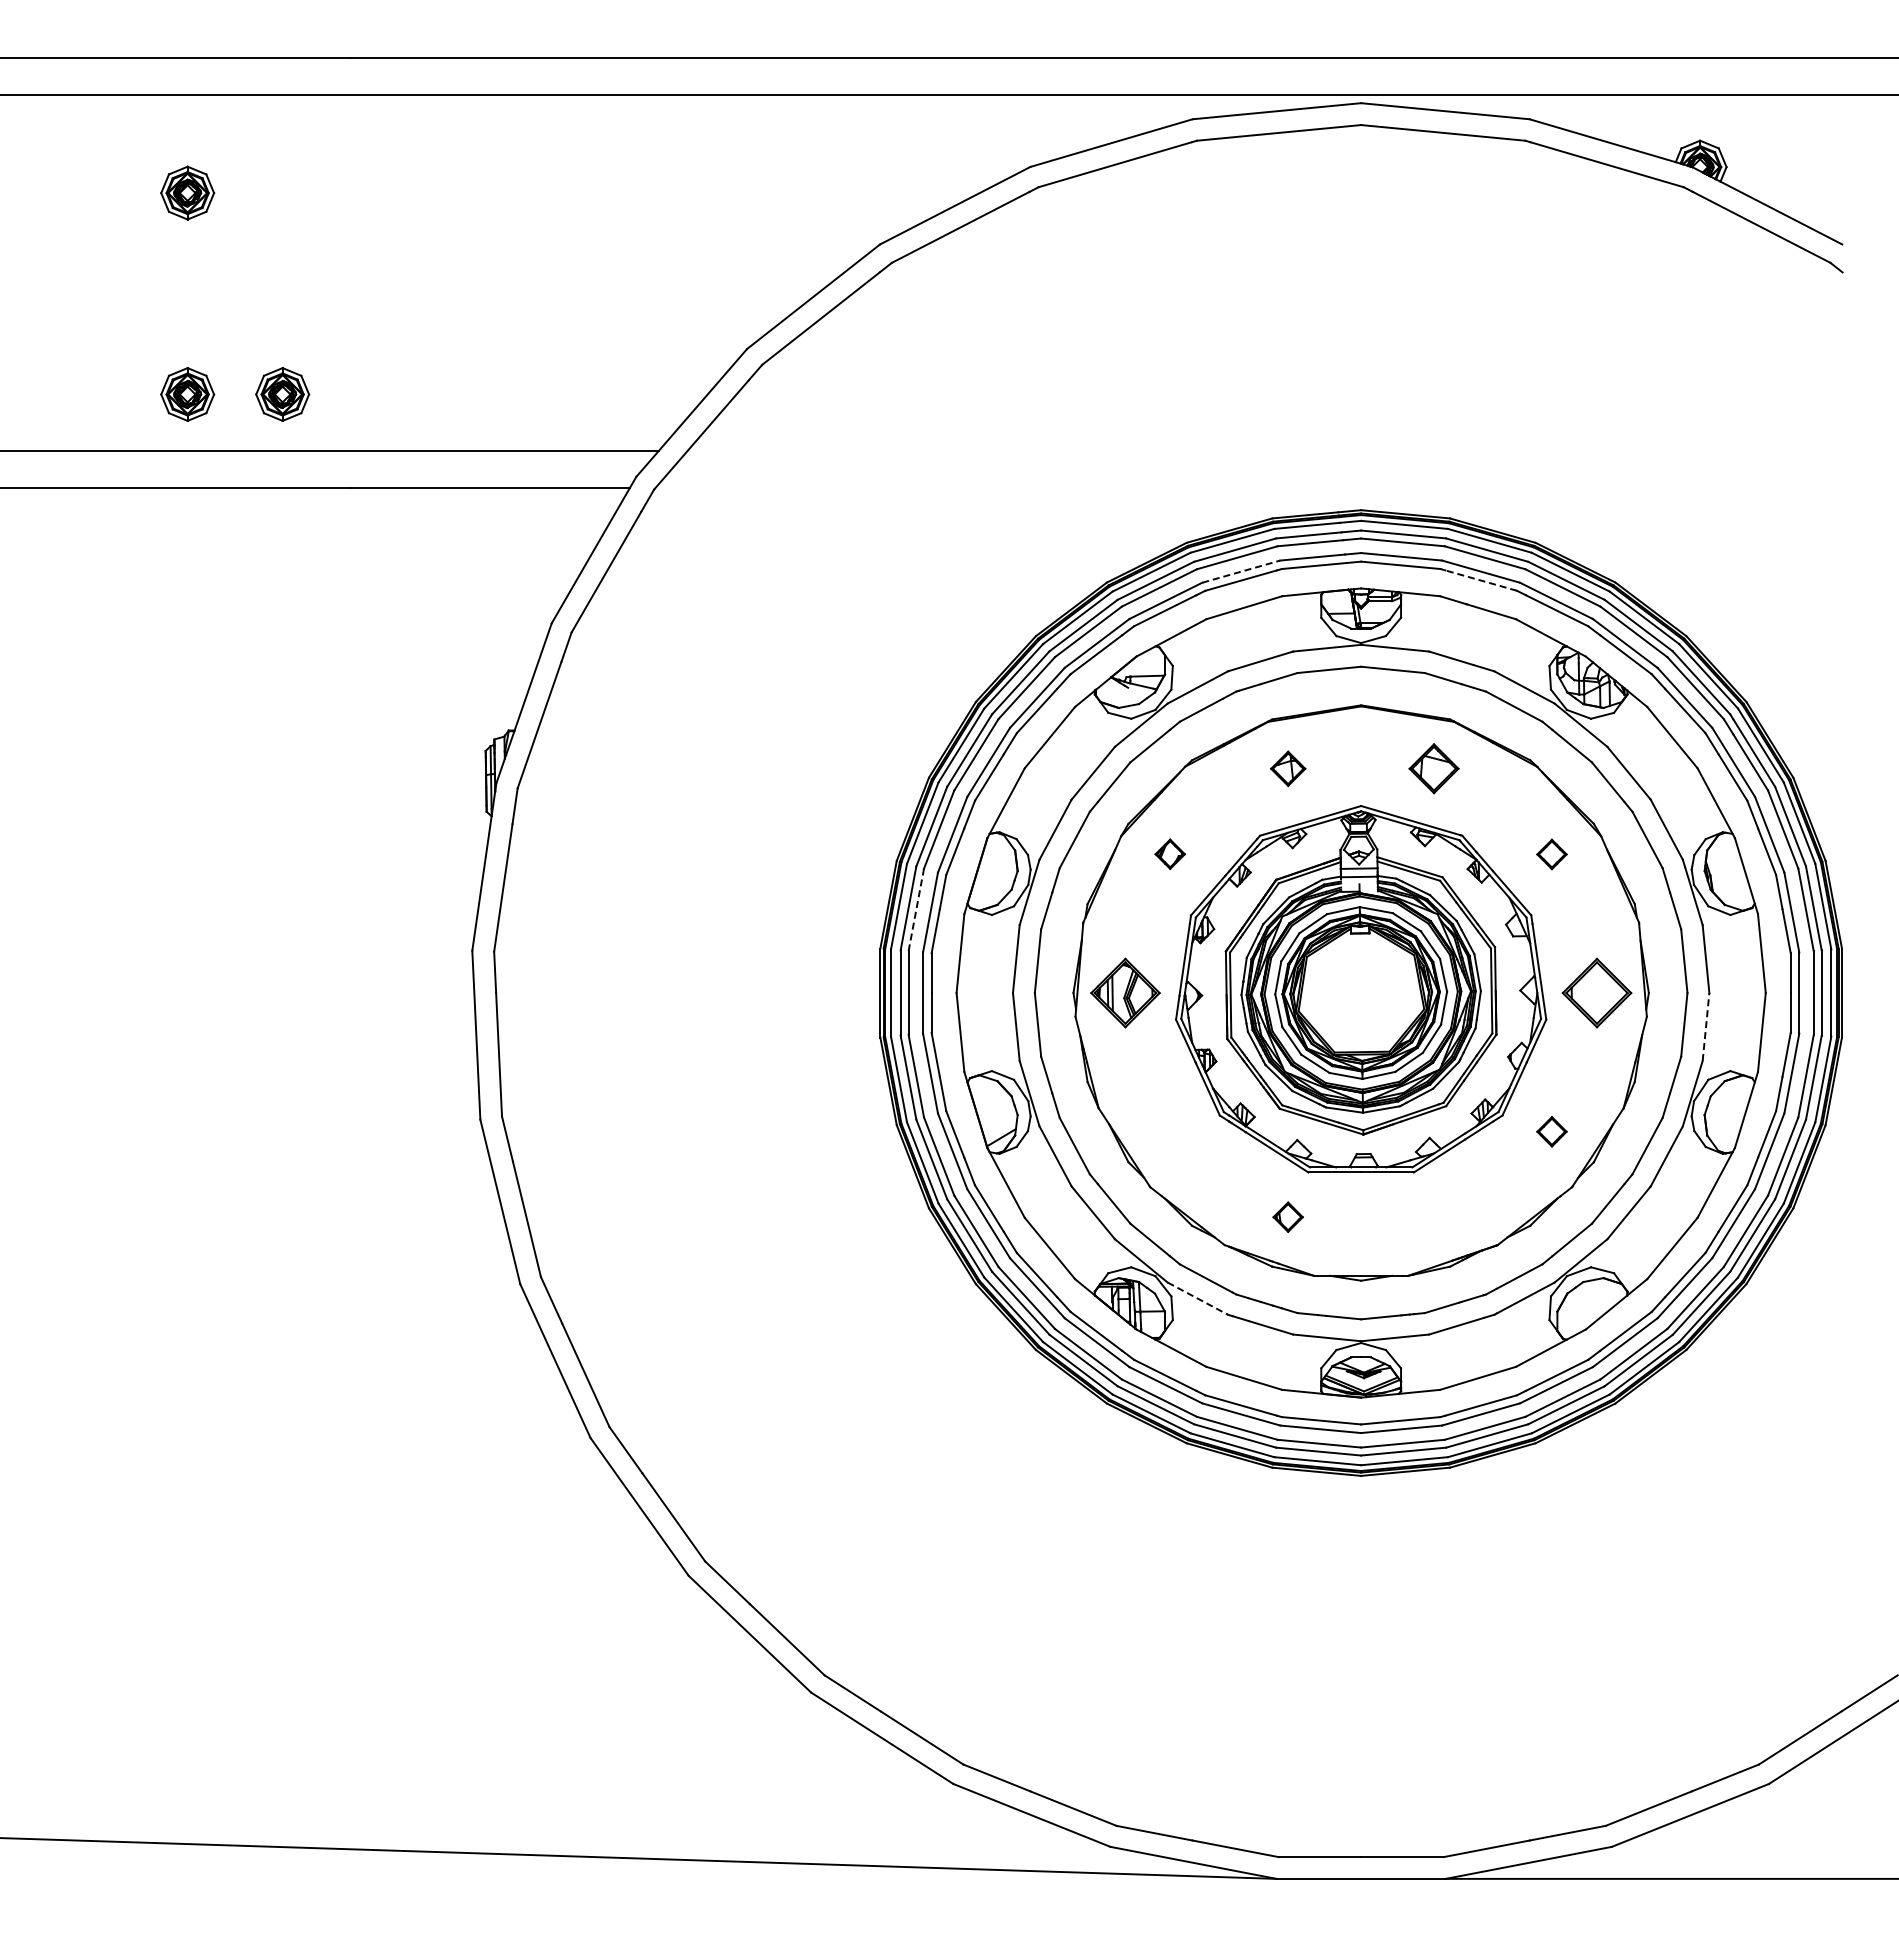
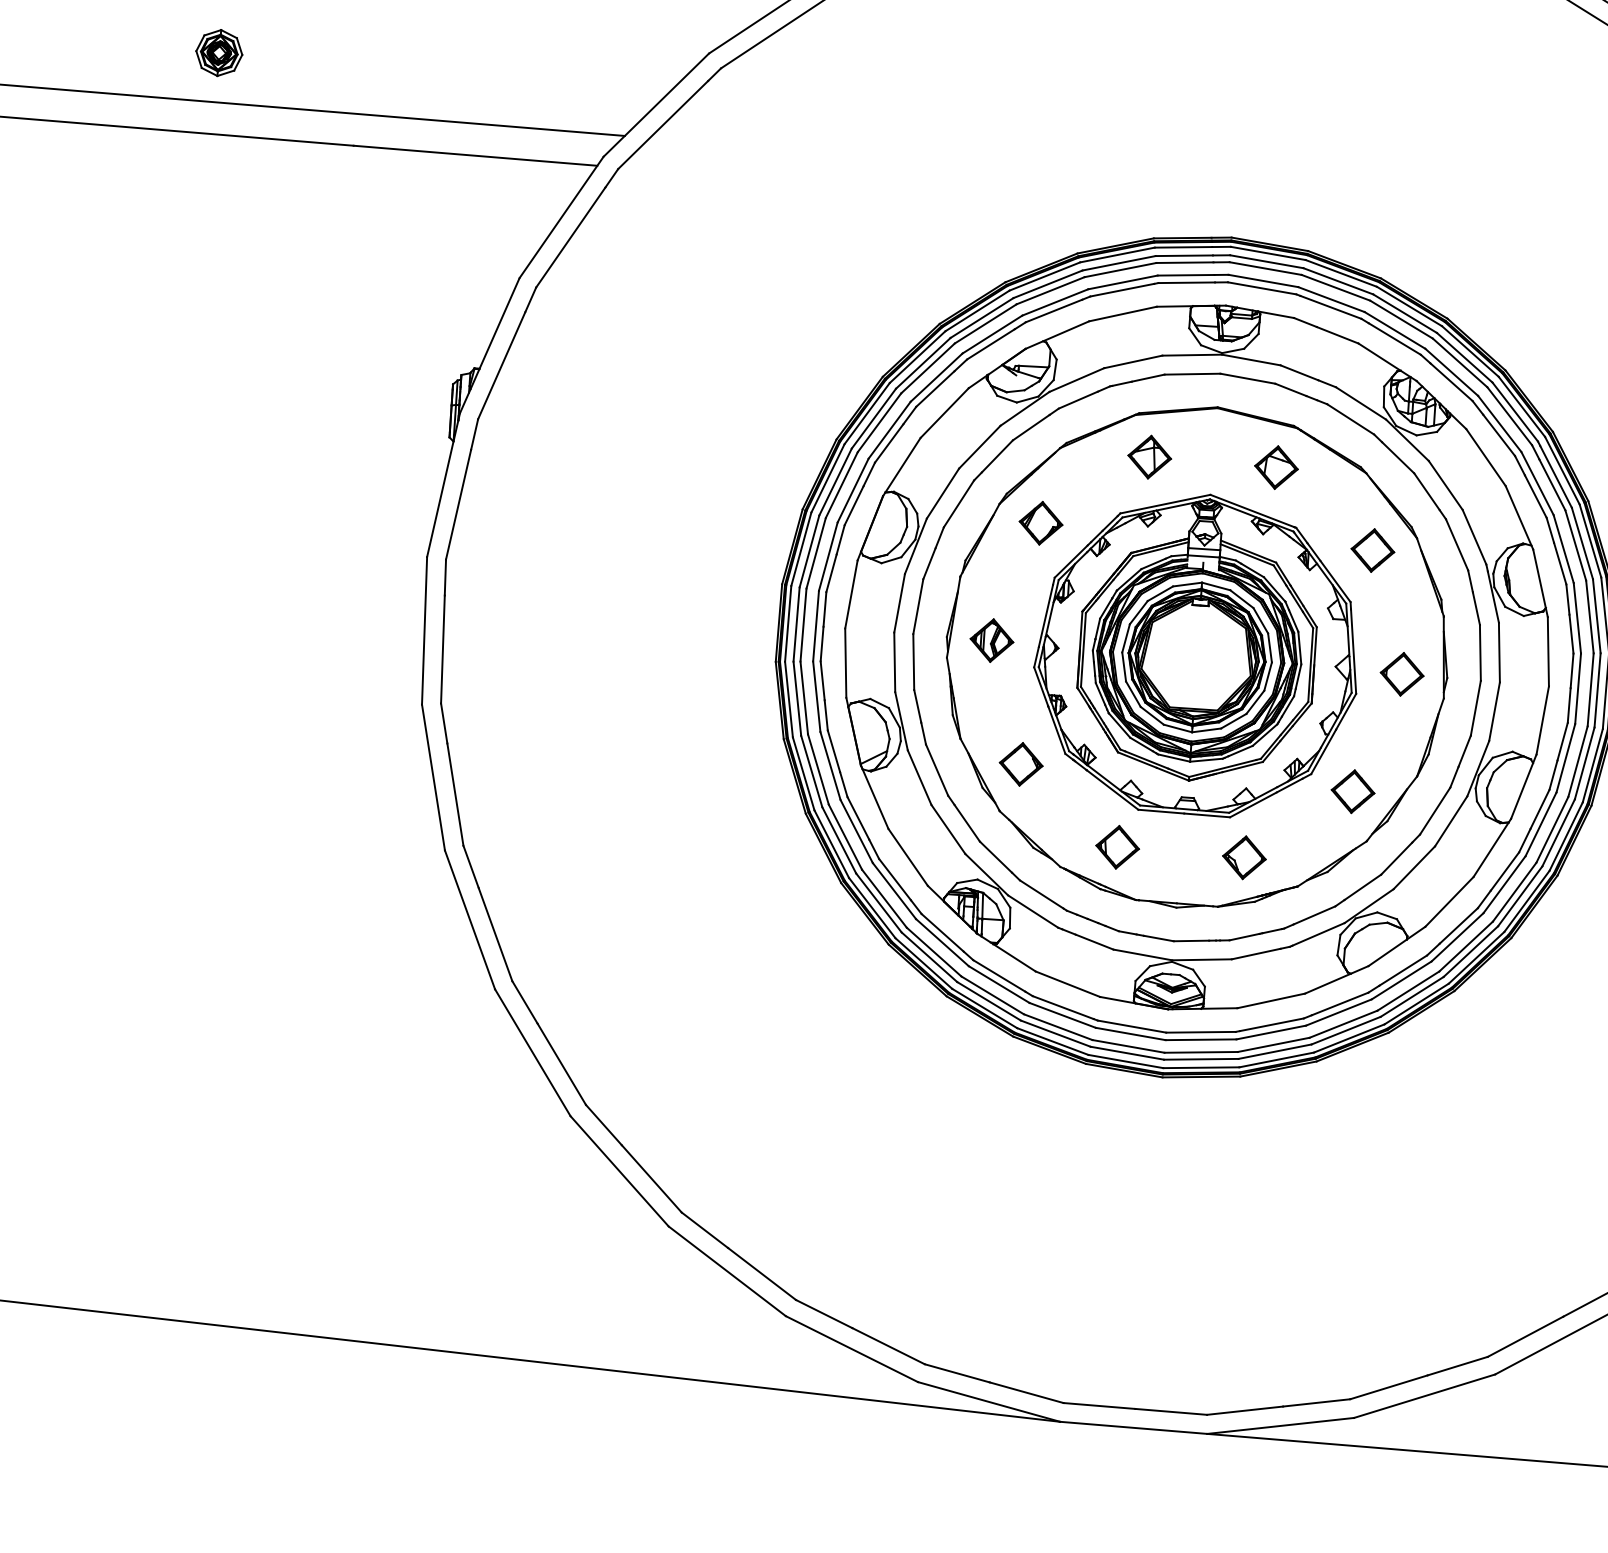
part: (282, 394) -> (301, 59), removed
line: (1241, 571) -> (1123, 282), dashed -> solid
line: (1480, 580) -> (1330, 307), dashed -> solid
part: (1287, 768) -> (1149, 456), size x1.43
part: (1169, 853) -> (1040, 522), size x1.67
part: (1551, 854) -> (1372, 550), size x1.67
line: (916, 909) -> (816, 553), dashed -> solid
part: (1124, 992) -> (991, 640), size x0.71
part: (1596, 992) -> (1401, 673), size x0.71
line: (1706, 1026) -> (1495, 711), dashed -> solid
part: (1169, 1131) -> (1020, 764), added
part: (1551, 1131) -> (1352, 791), size x1.67
part: (1287, 1216) -> (1117, 846), size x1.67
part: (1433, 1216) -> (1244, 856), added
line: (1198, 1298) -> (1033, 911), dashed -> solid

